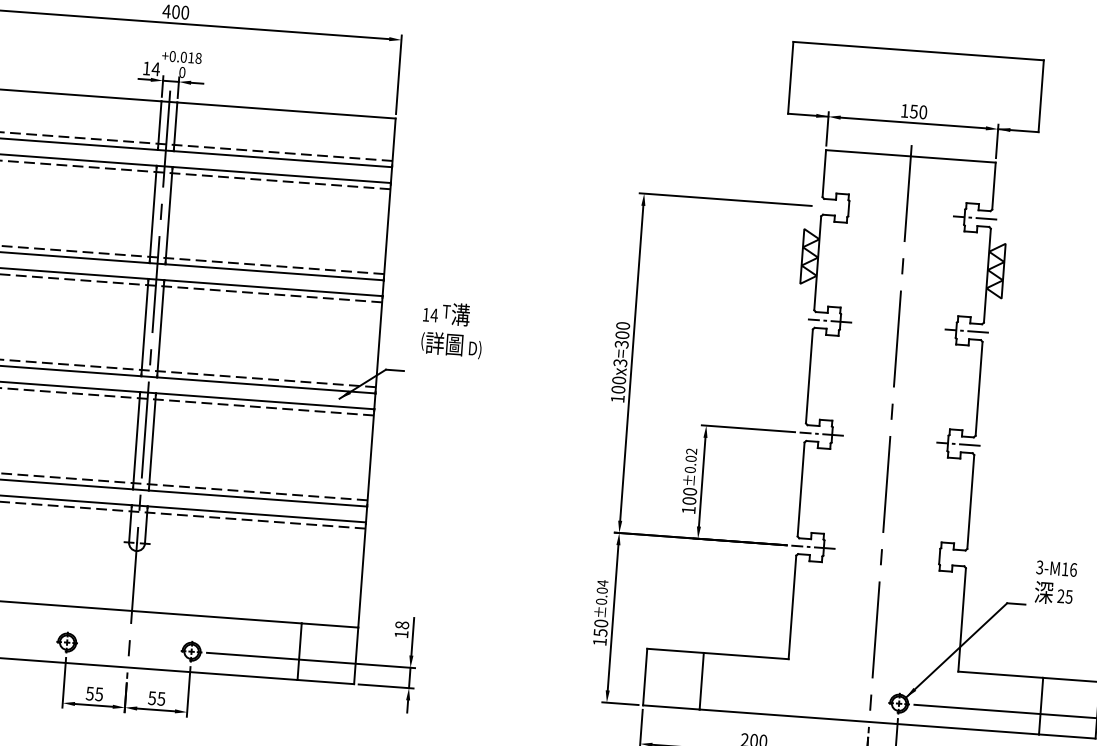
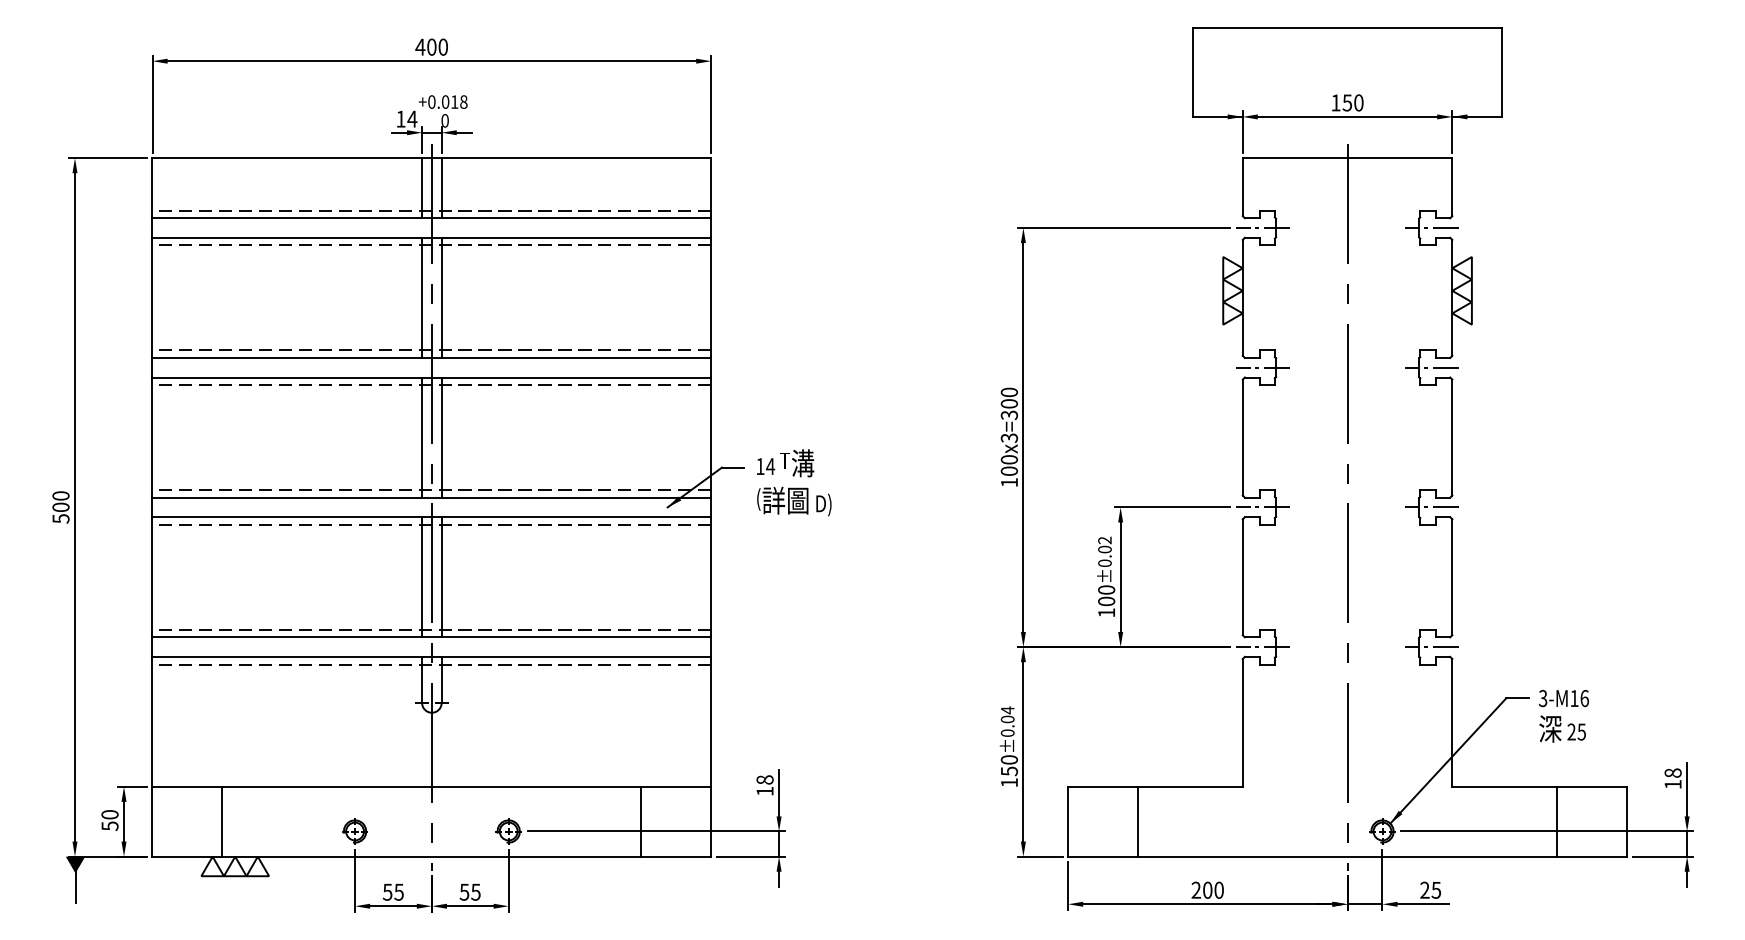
line: (837, 208) -> (1262, 228), added
text: (452, 329) -> (794, 482), moved
line: (949, 557) -> (1431, 647), added
text: (1055, 583) -> (1563, 716), moved

